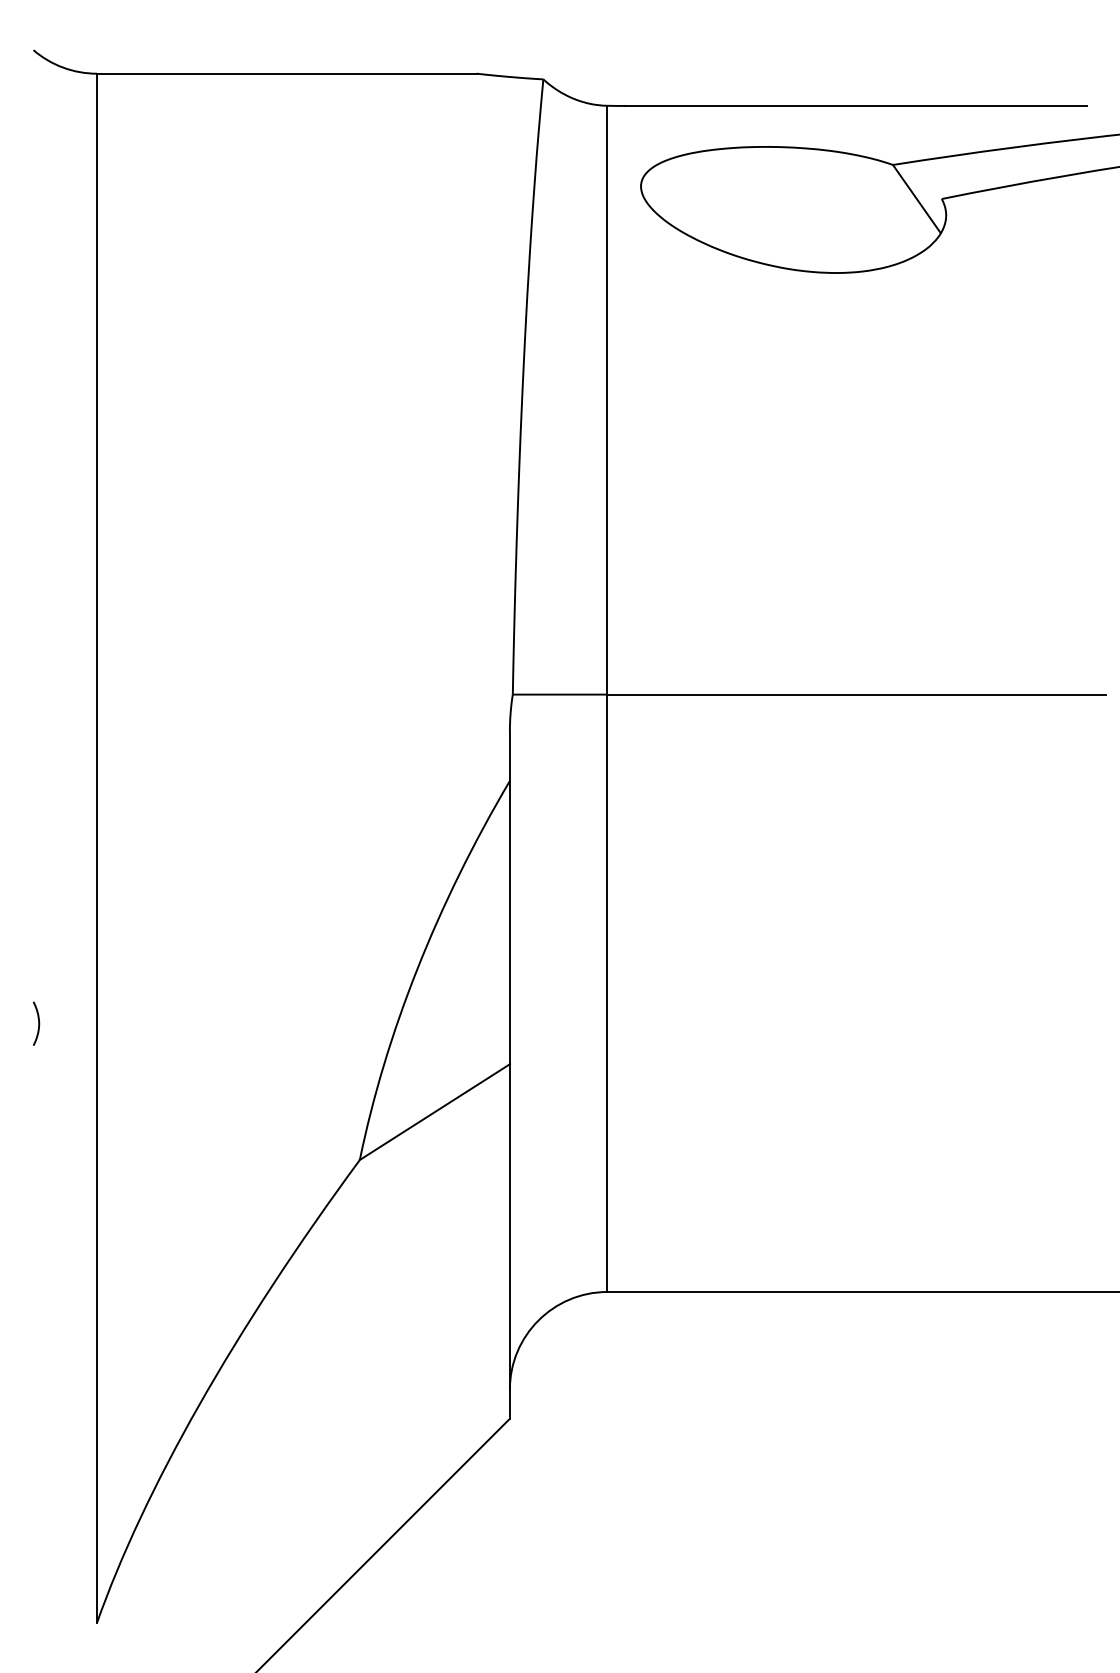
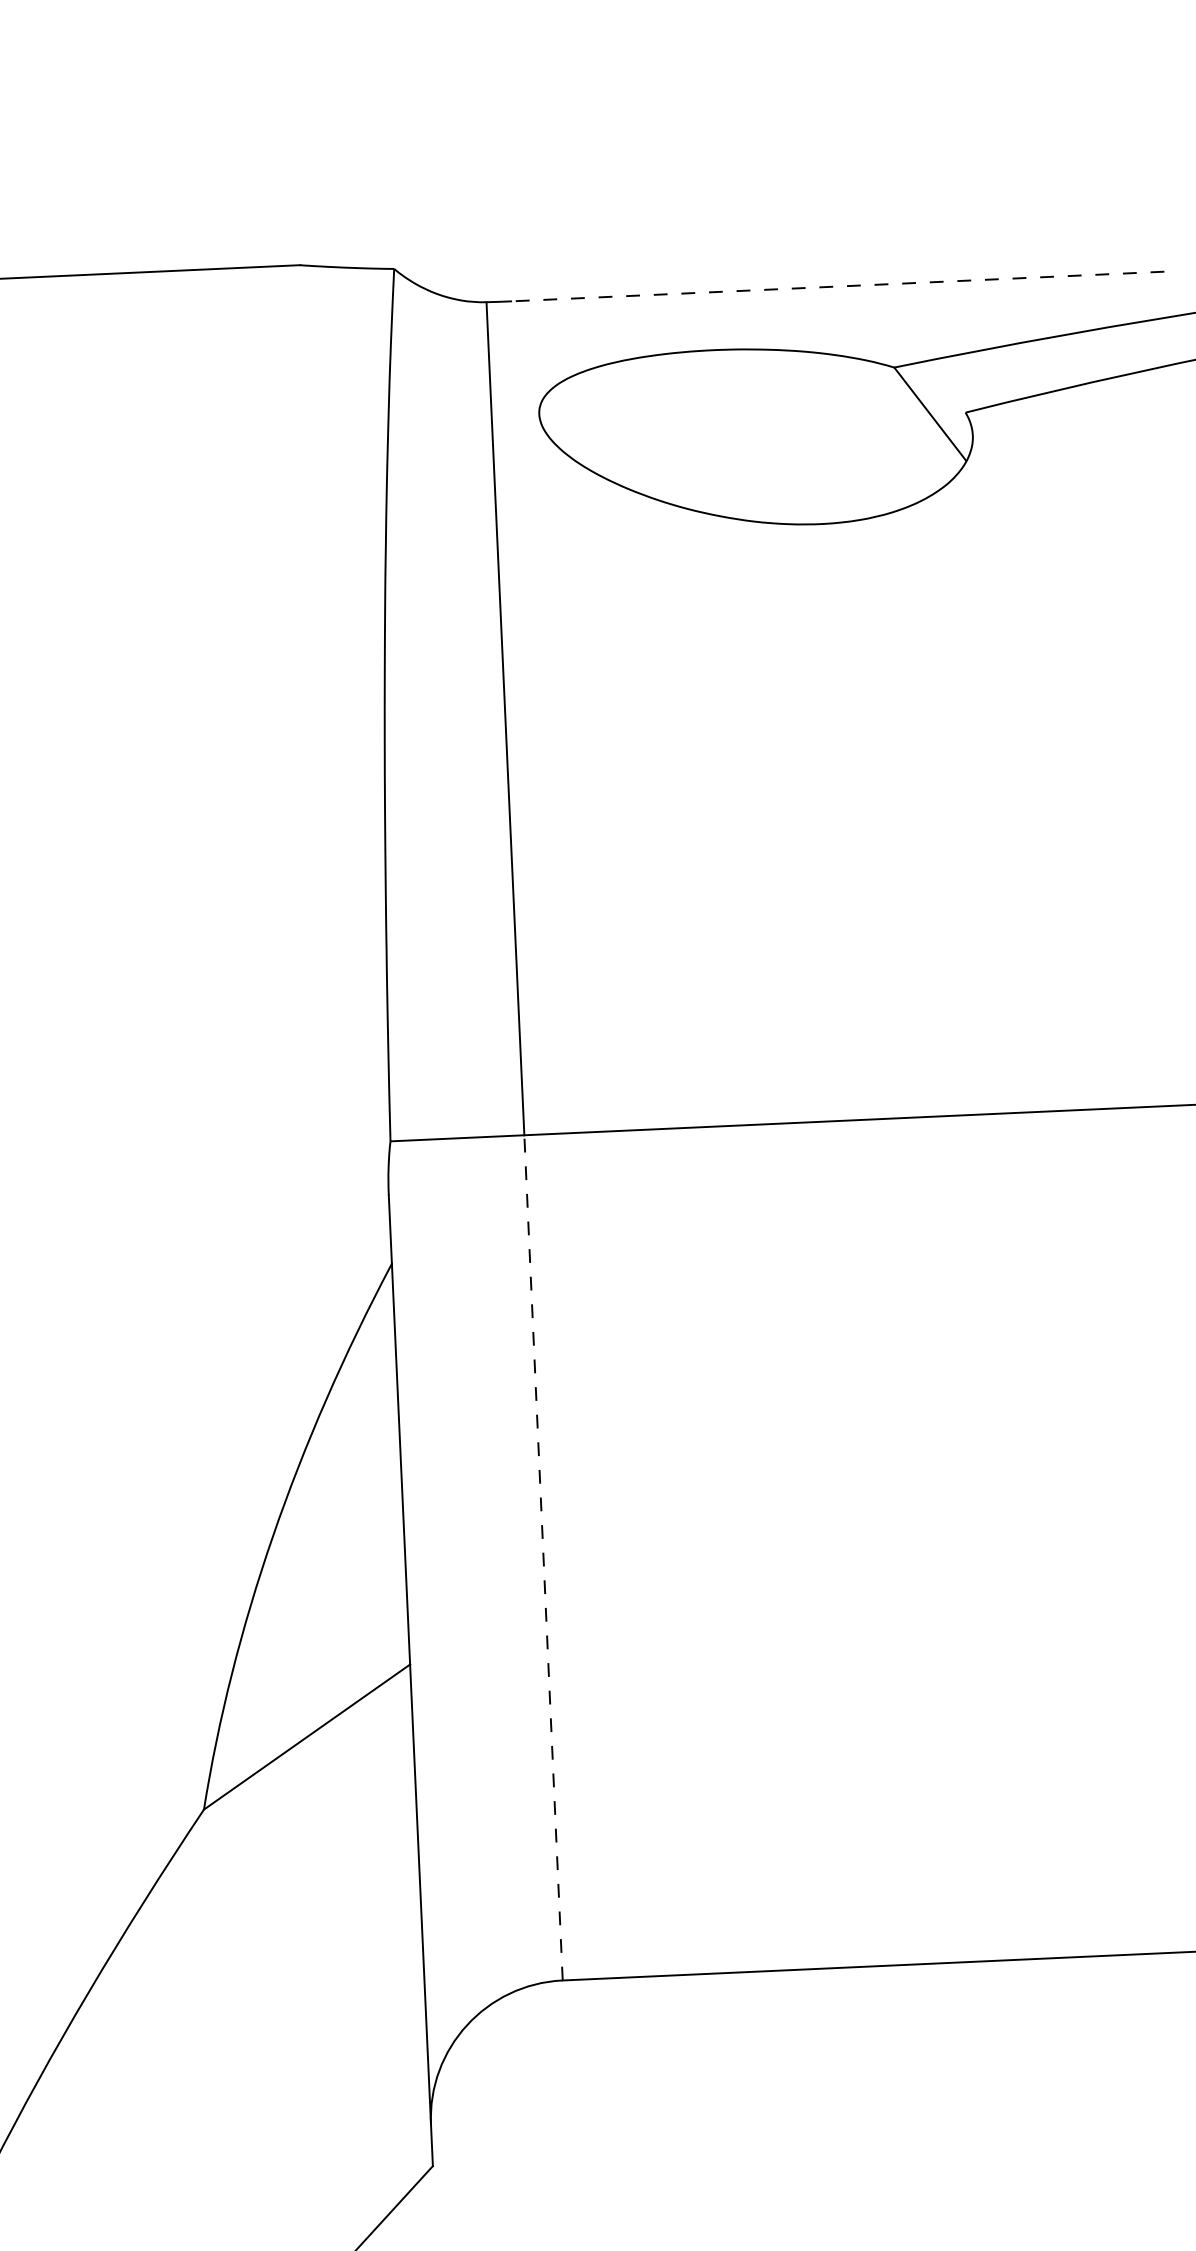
line: (855, 106) -> (837, 287), solid -> dashed
line: (607, 993) -> (543, 1558), solid -> dashed

